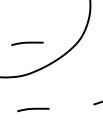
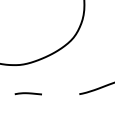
line: (26, 43) -> (27, 37), removed

